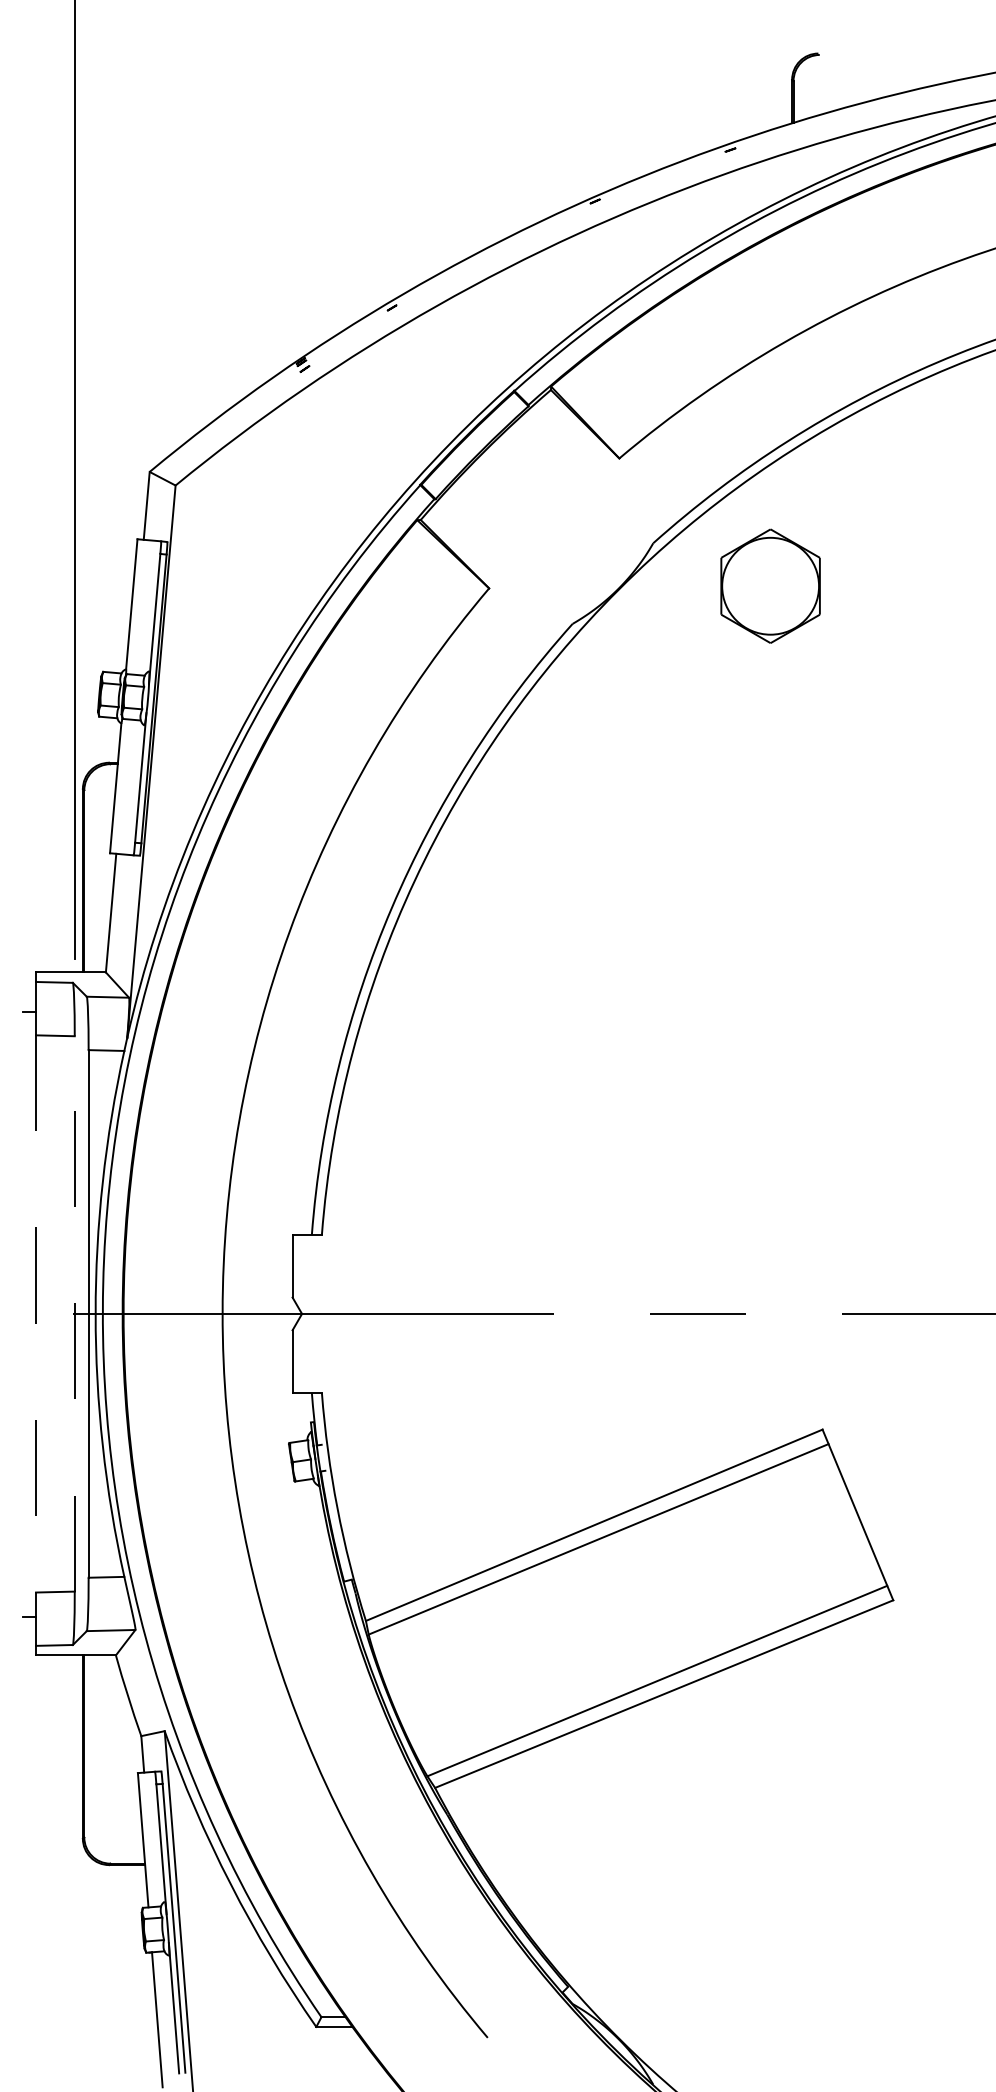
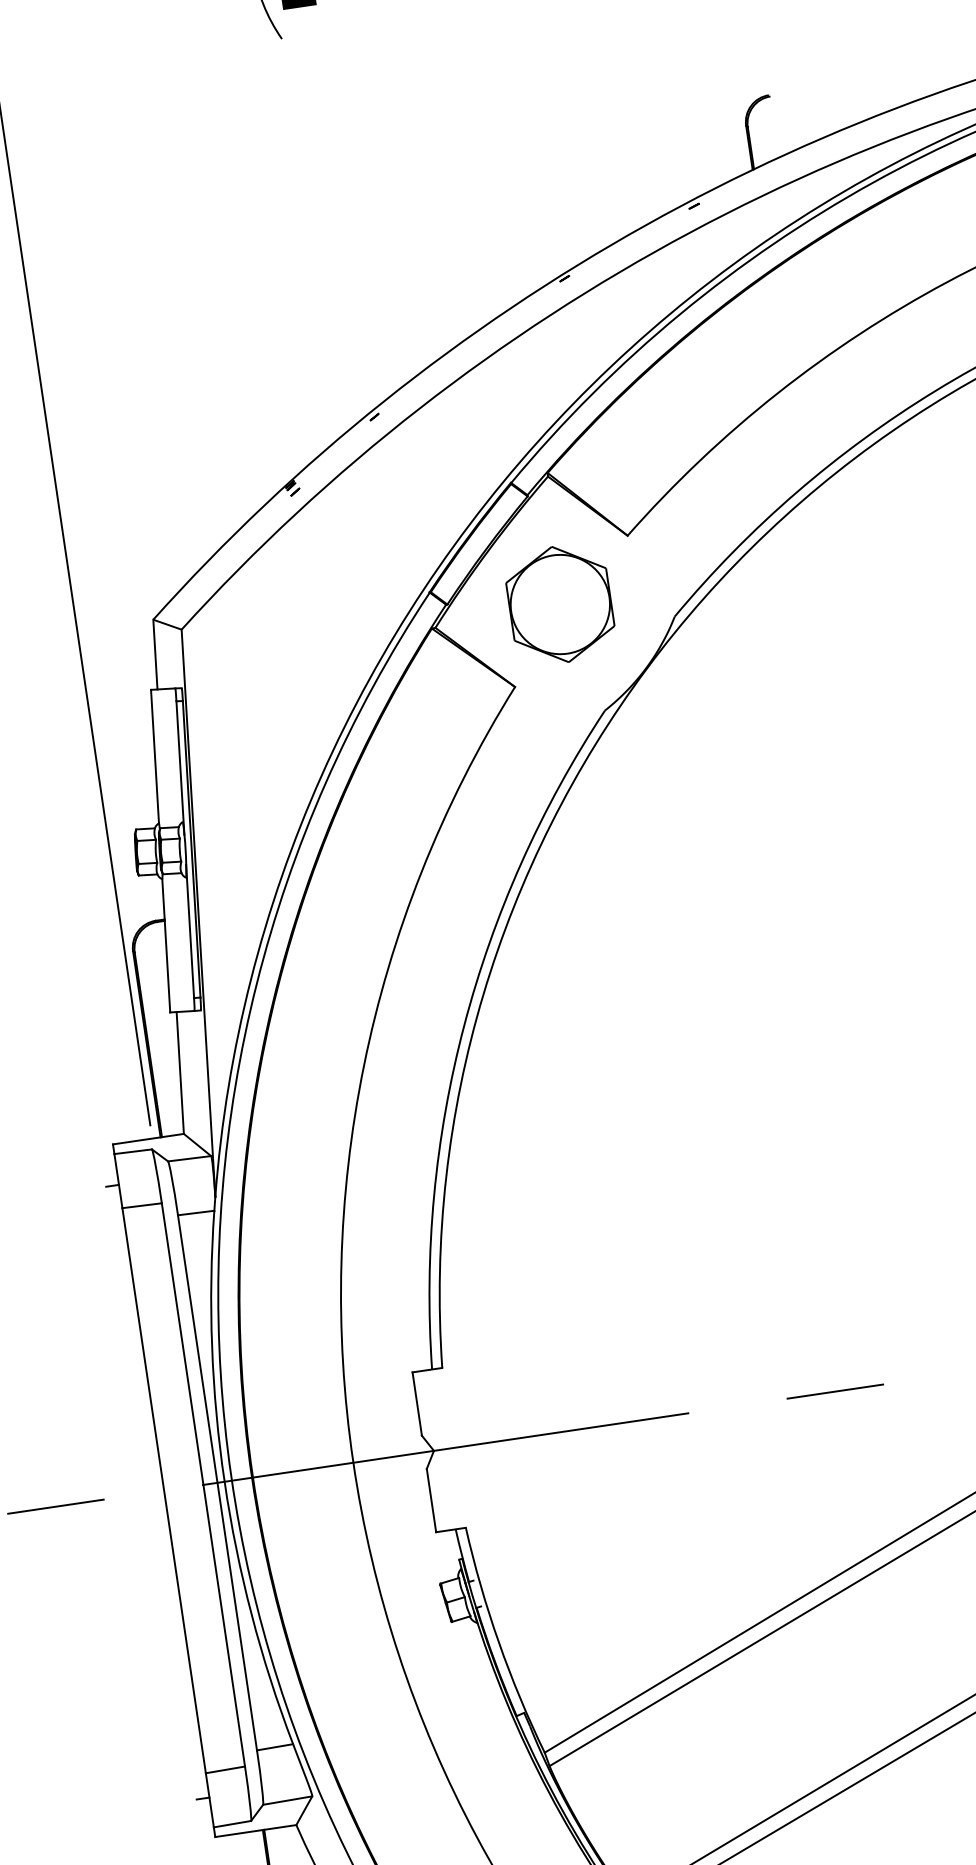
part: (770, 585) -> (560, 603), moved
line: (36, 1313) -> (164, 1490), dashed -> solid
line: (74, 1313) -> (203, 1484), dashed -> solid

